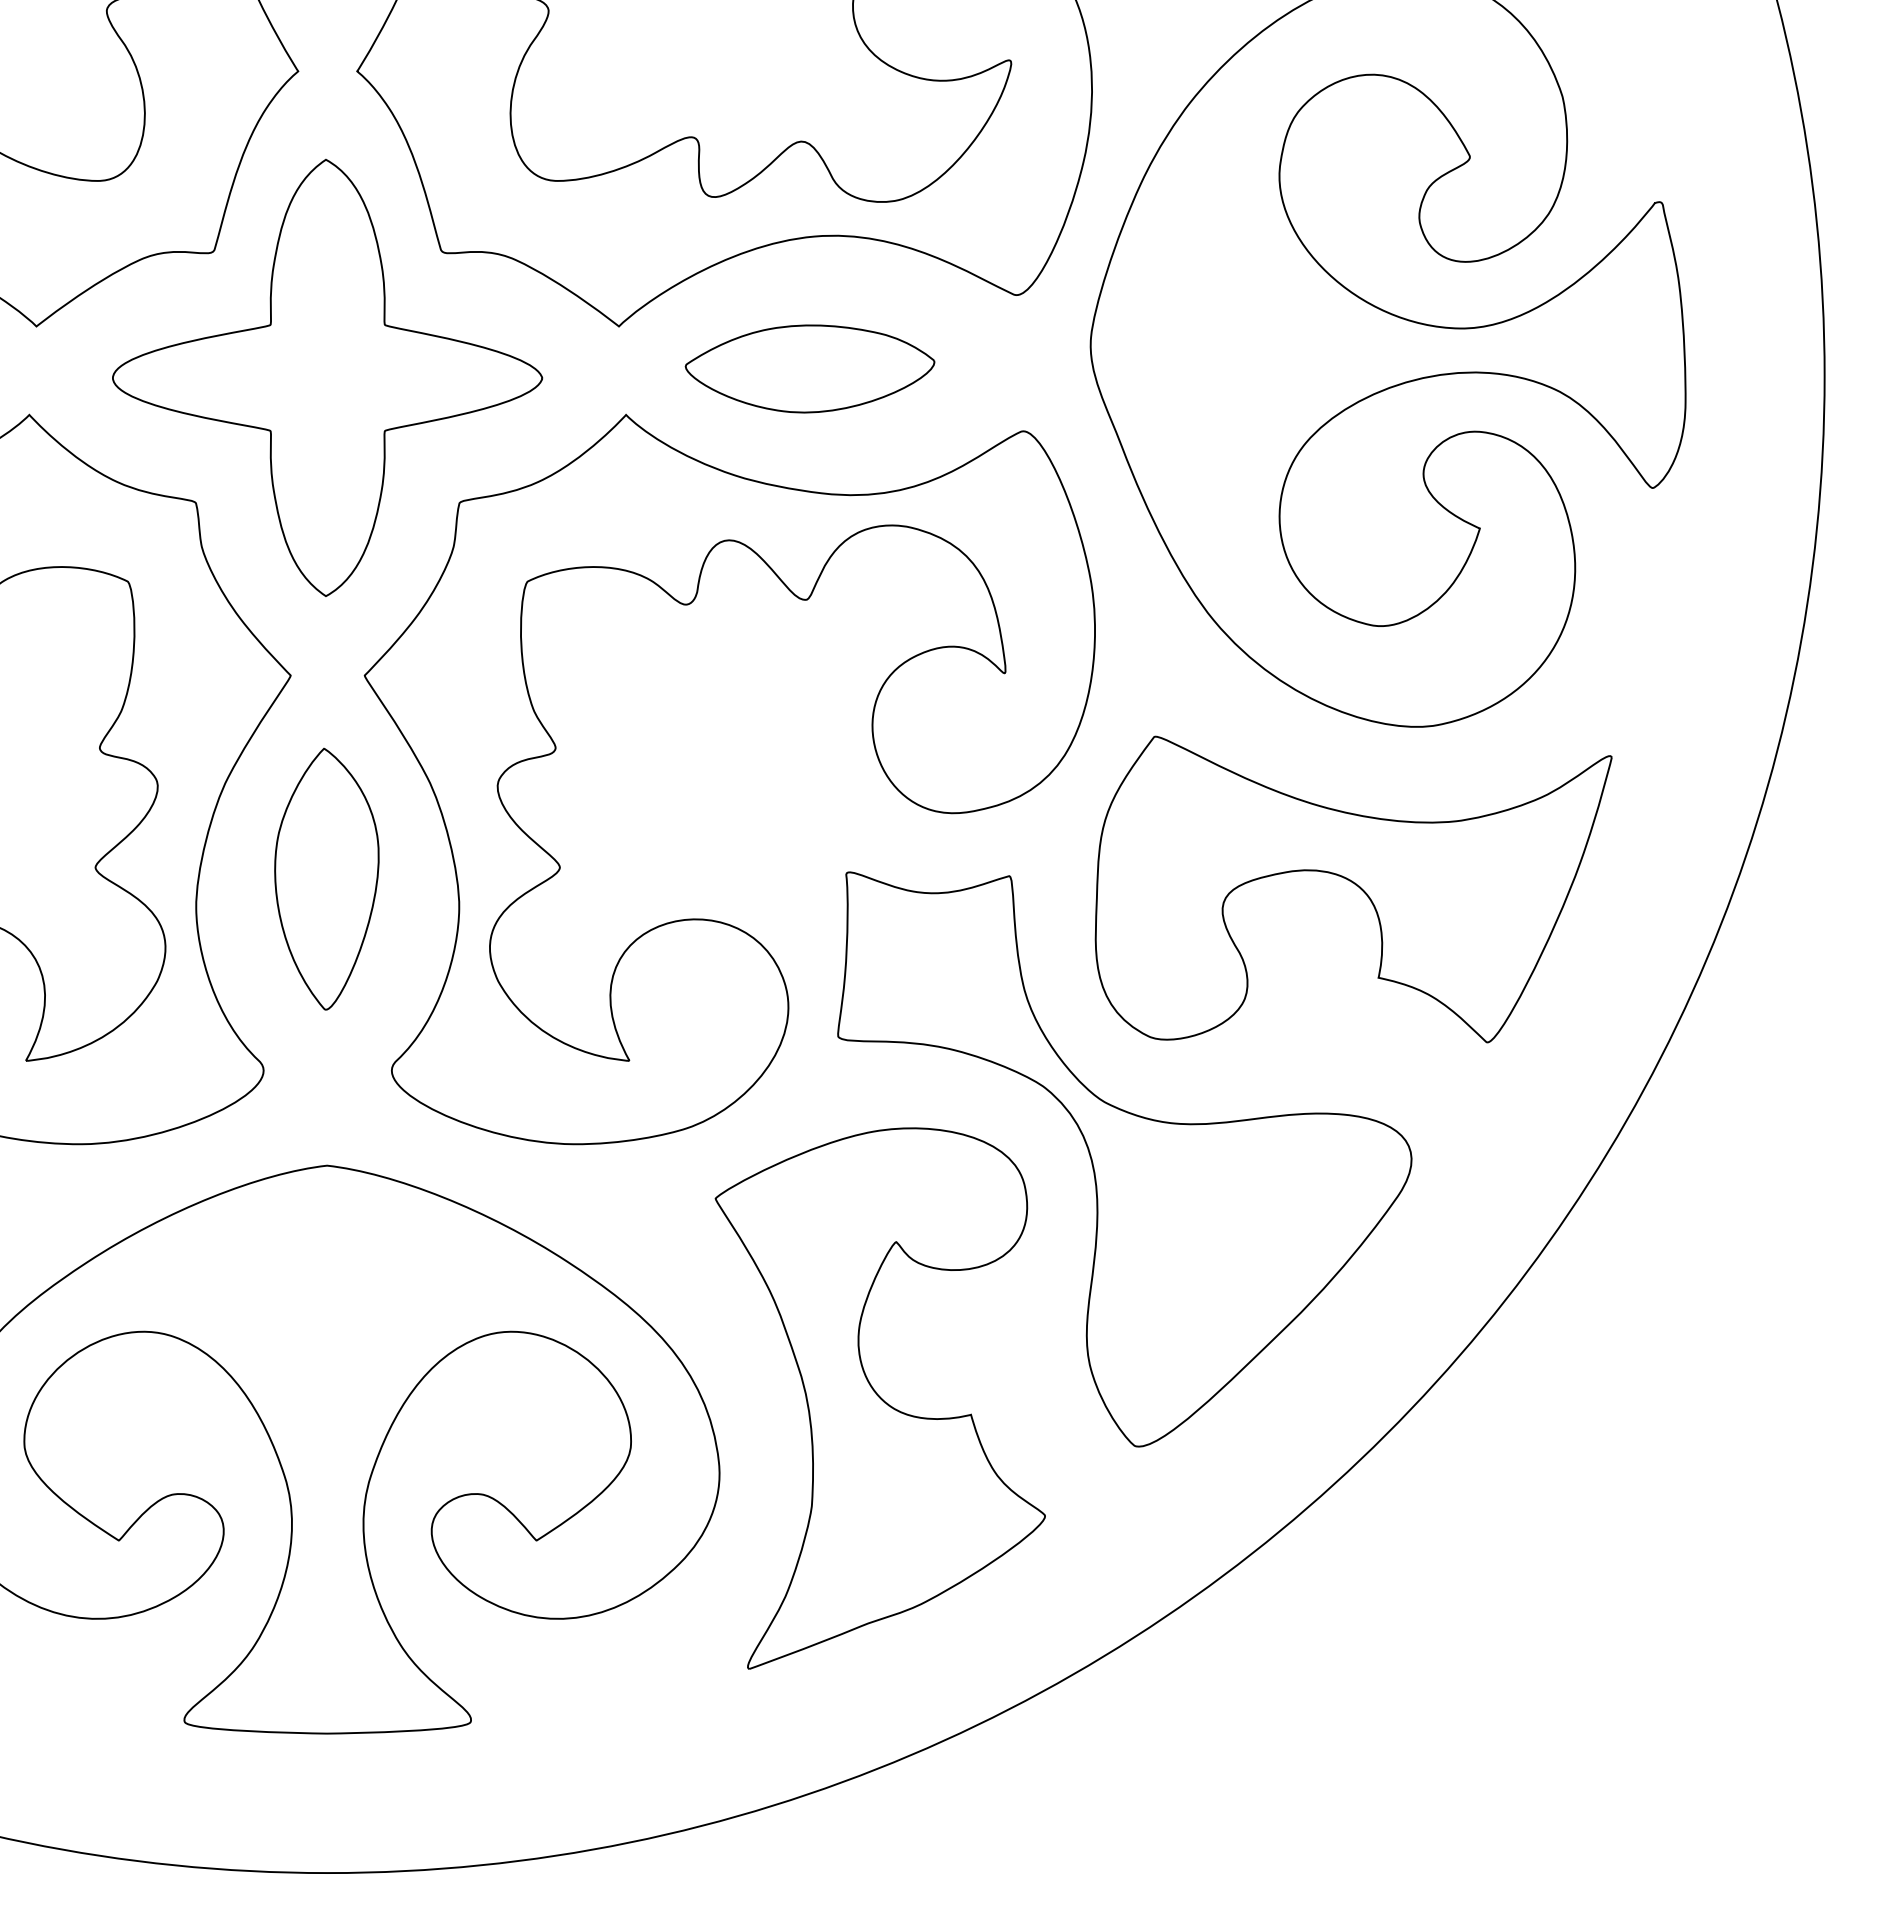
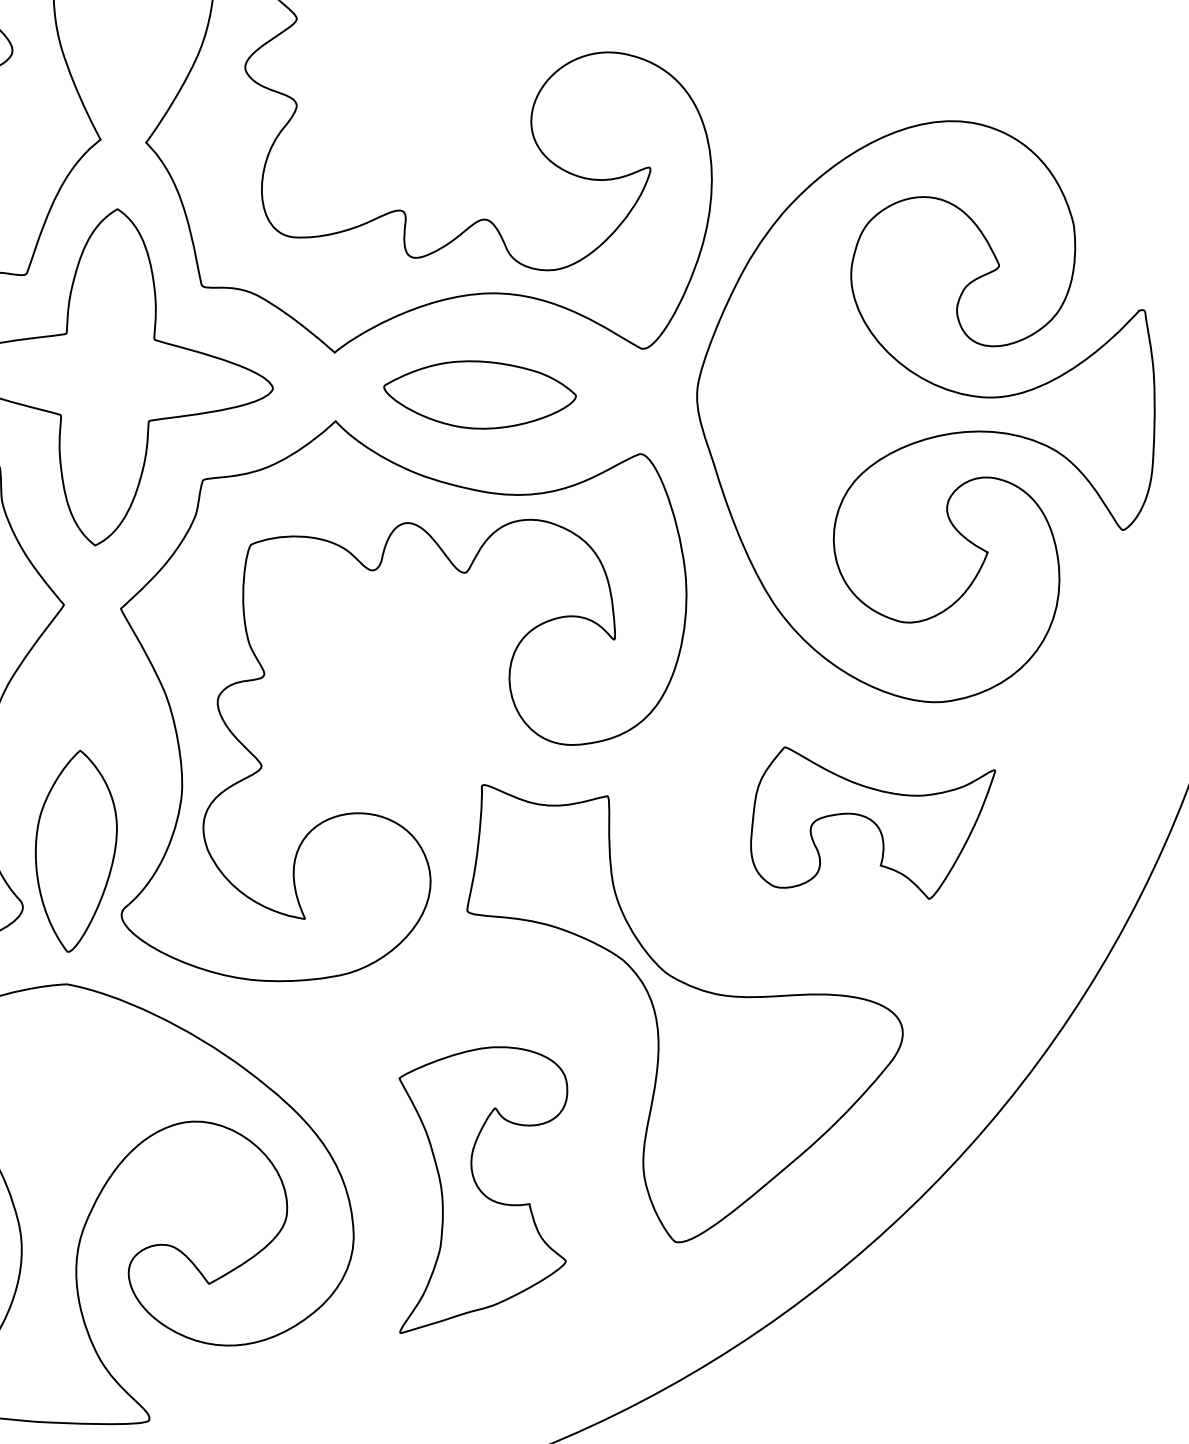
part: (326, 878) -> (75, 850), moved
part: (1353, 889) -> (871, 824), size x0.6
part: (879, 1398) -> (480, 1191), size x0.7

